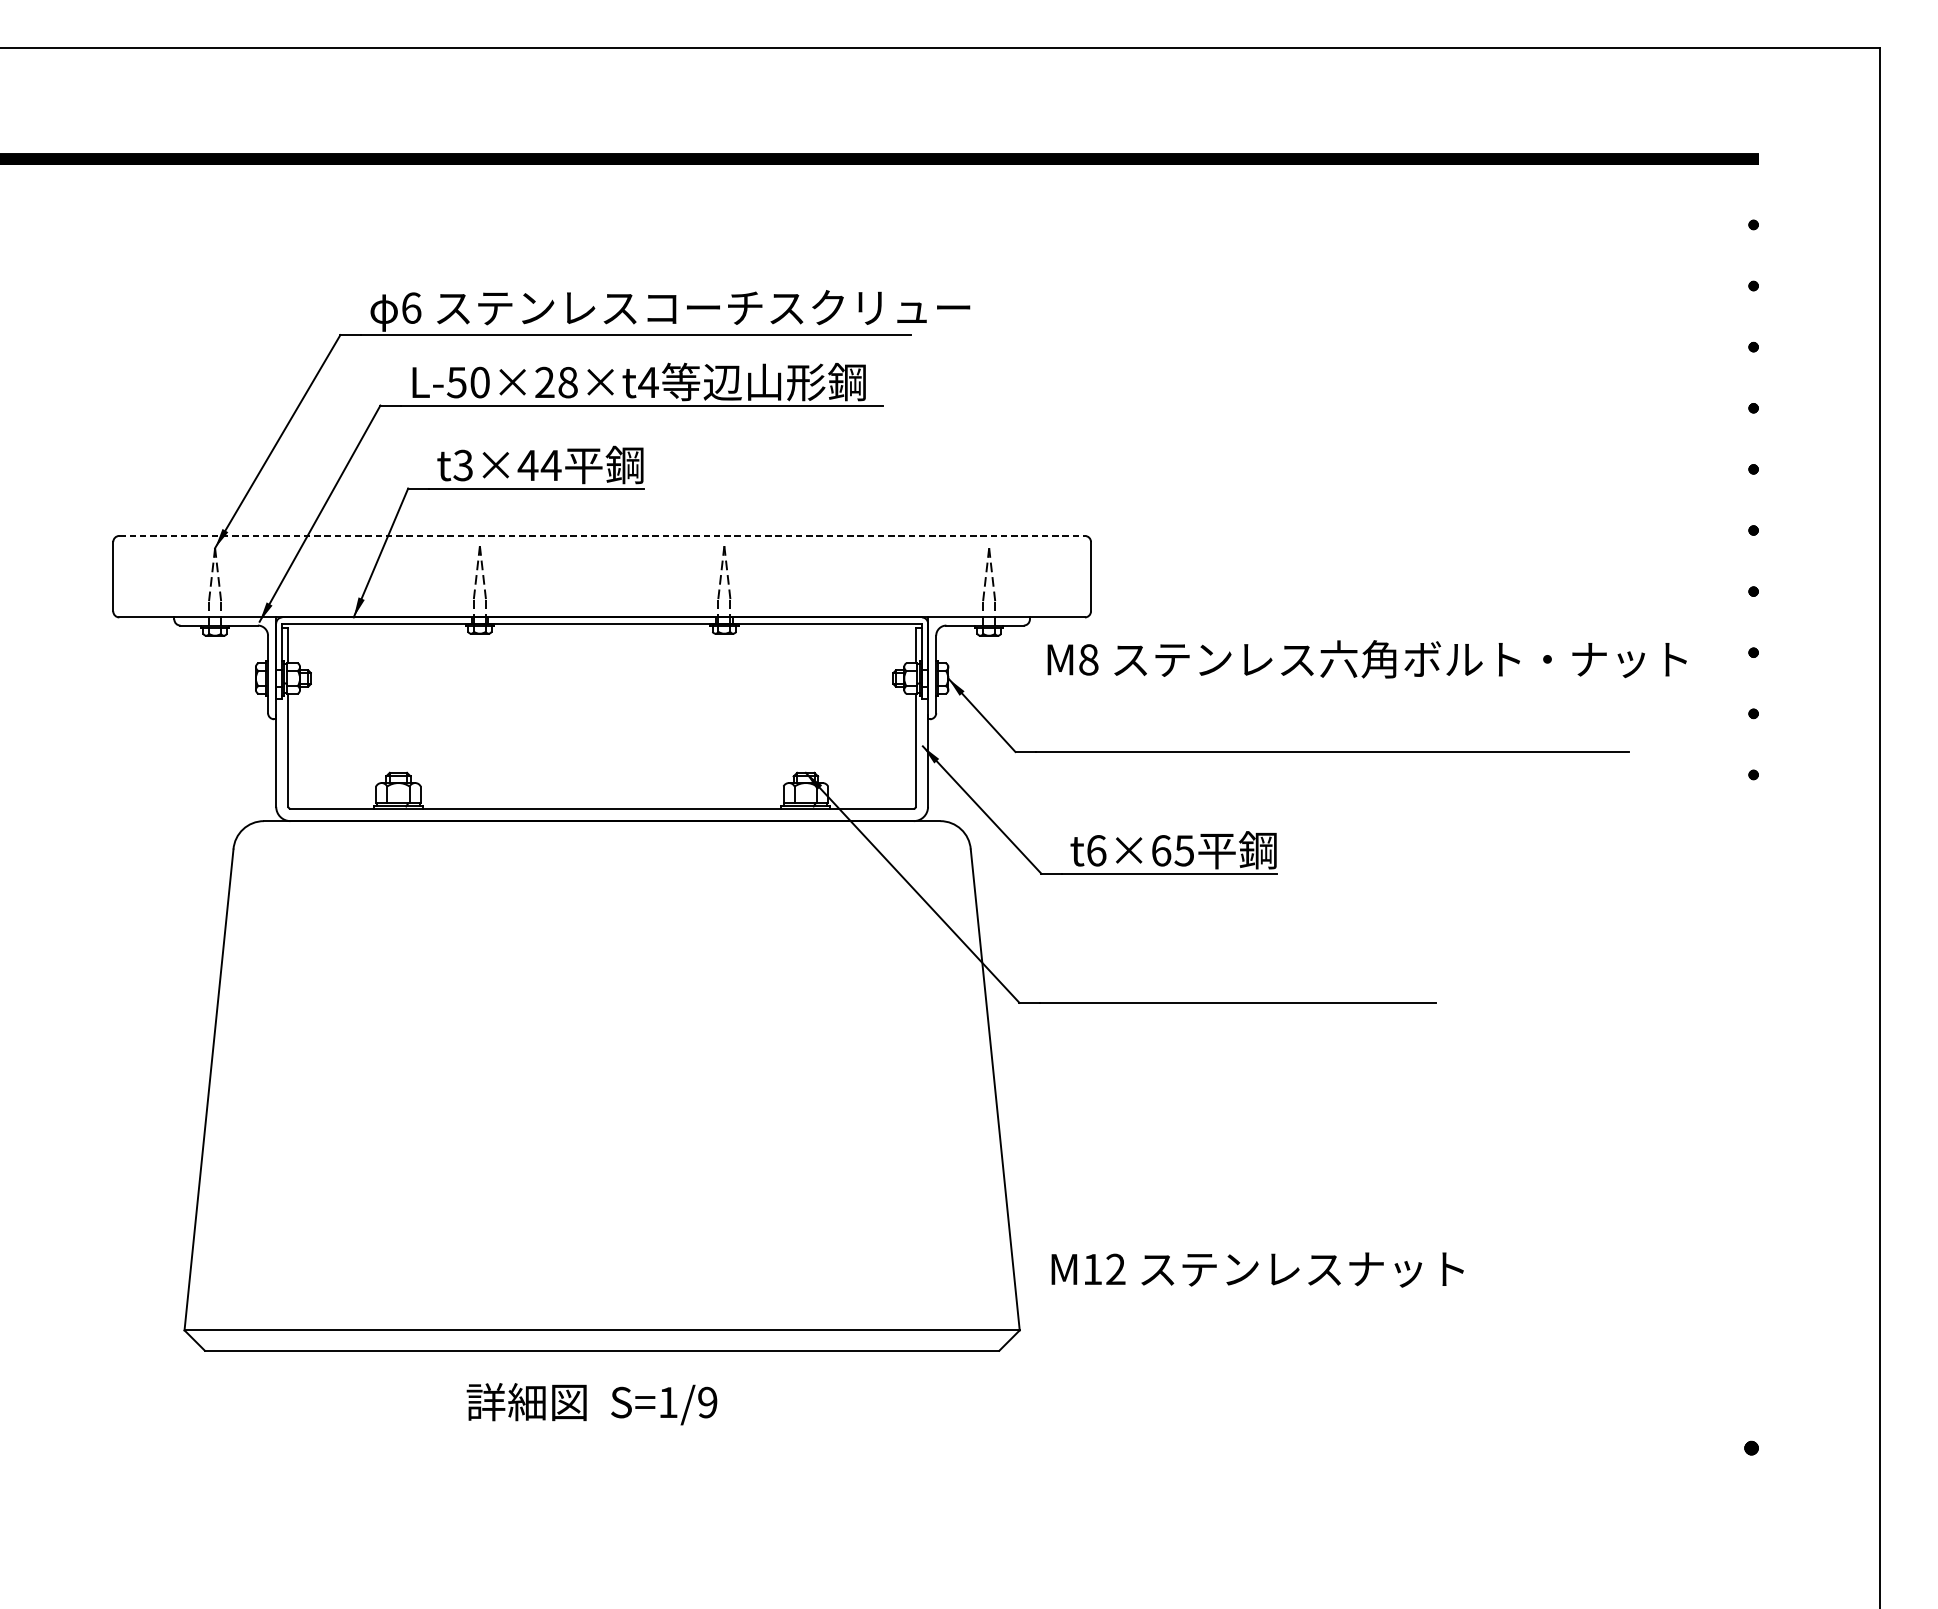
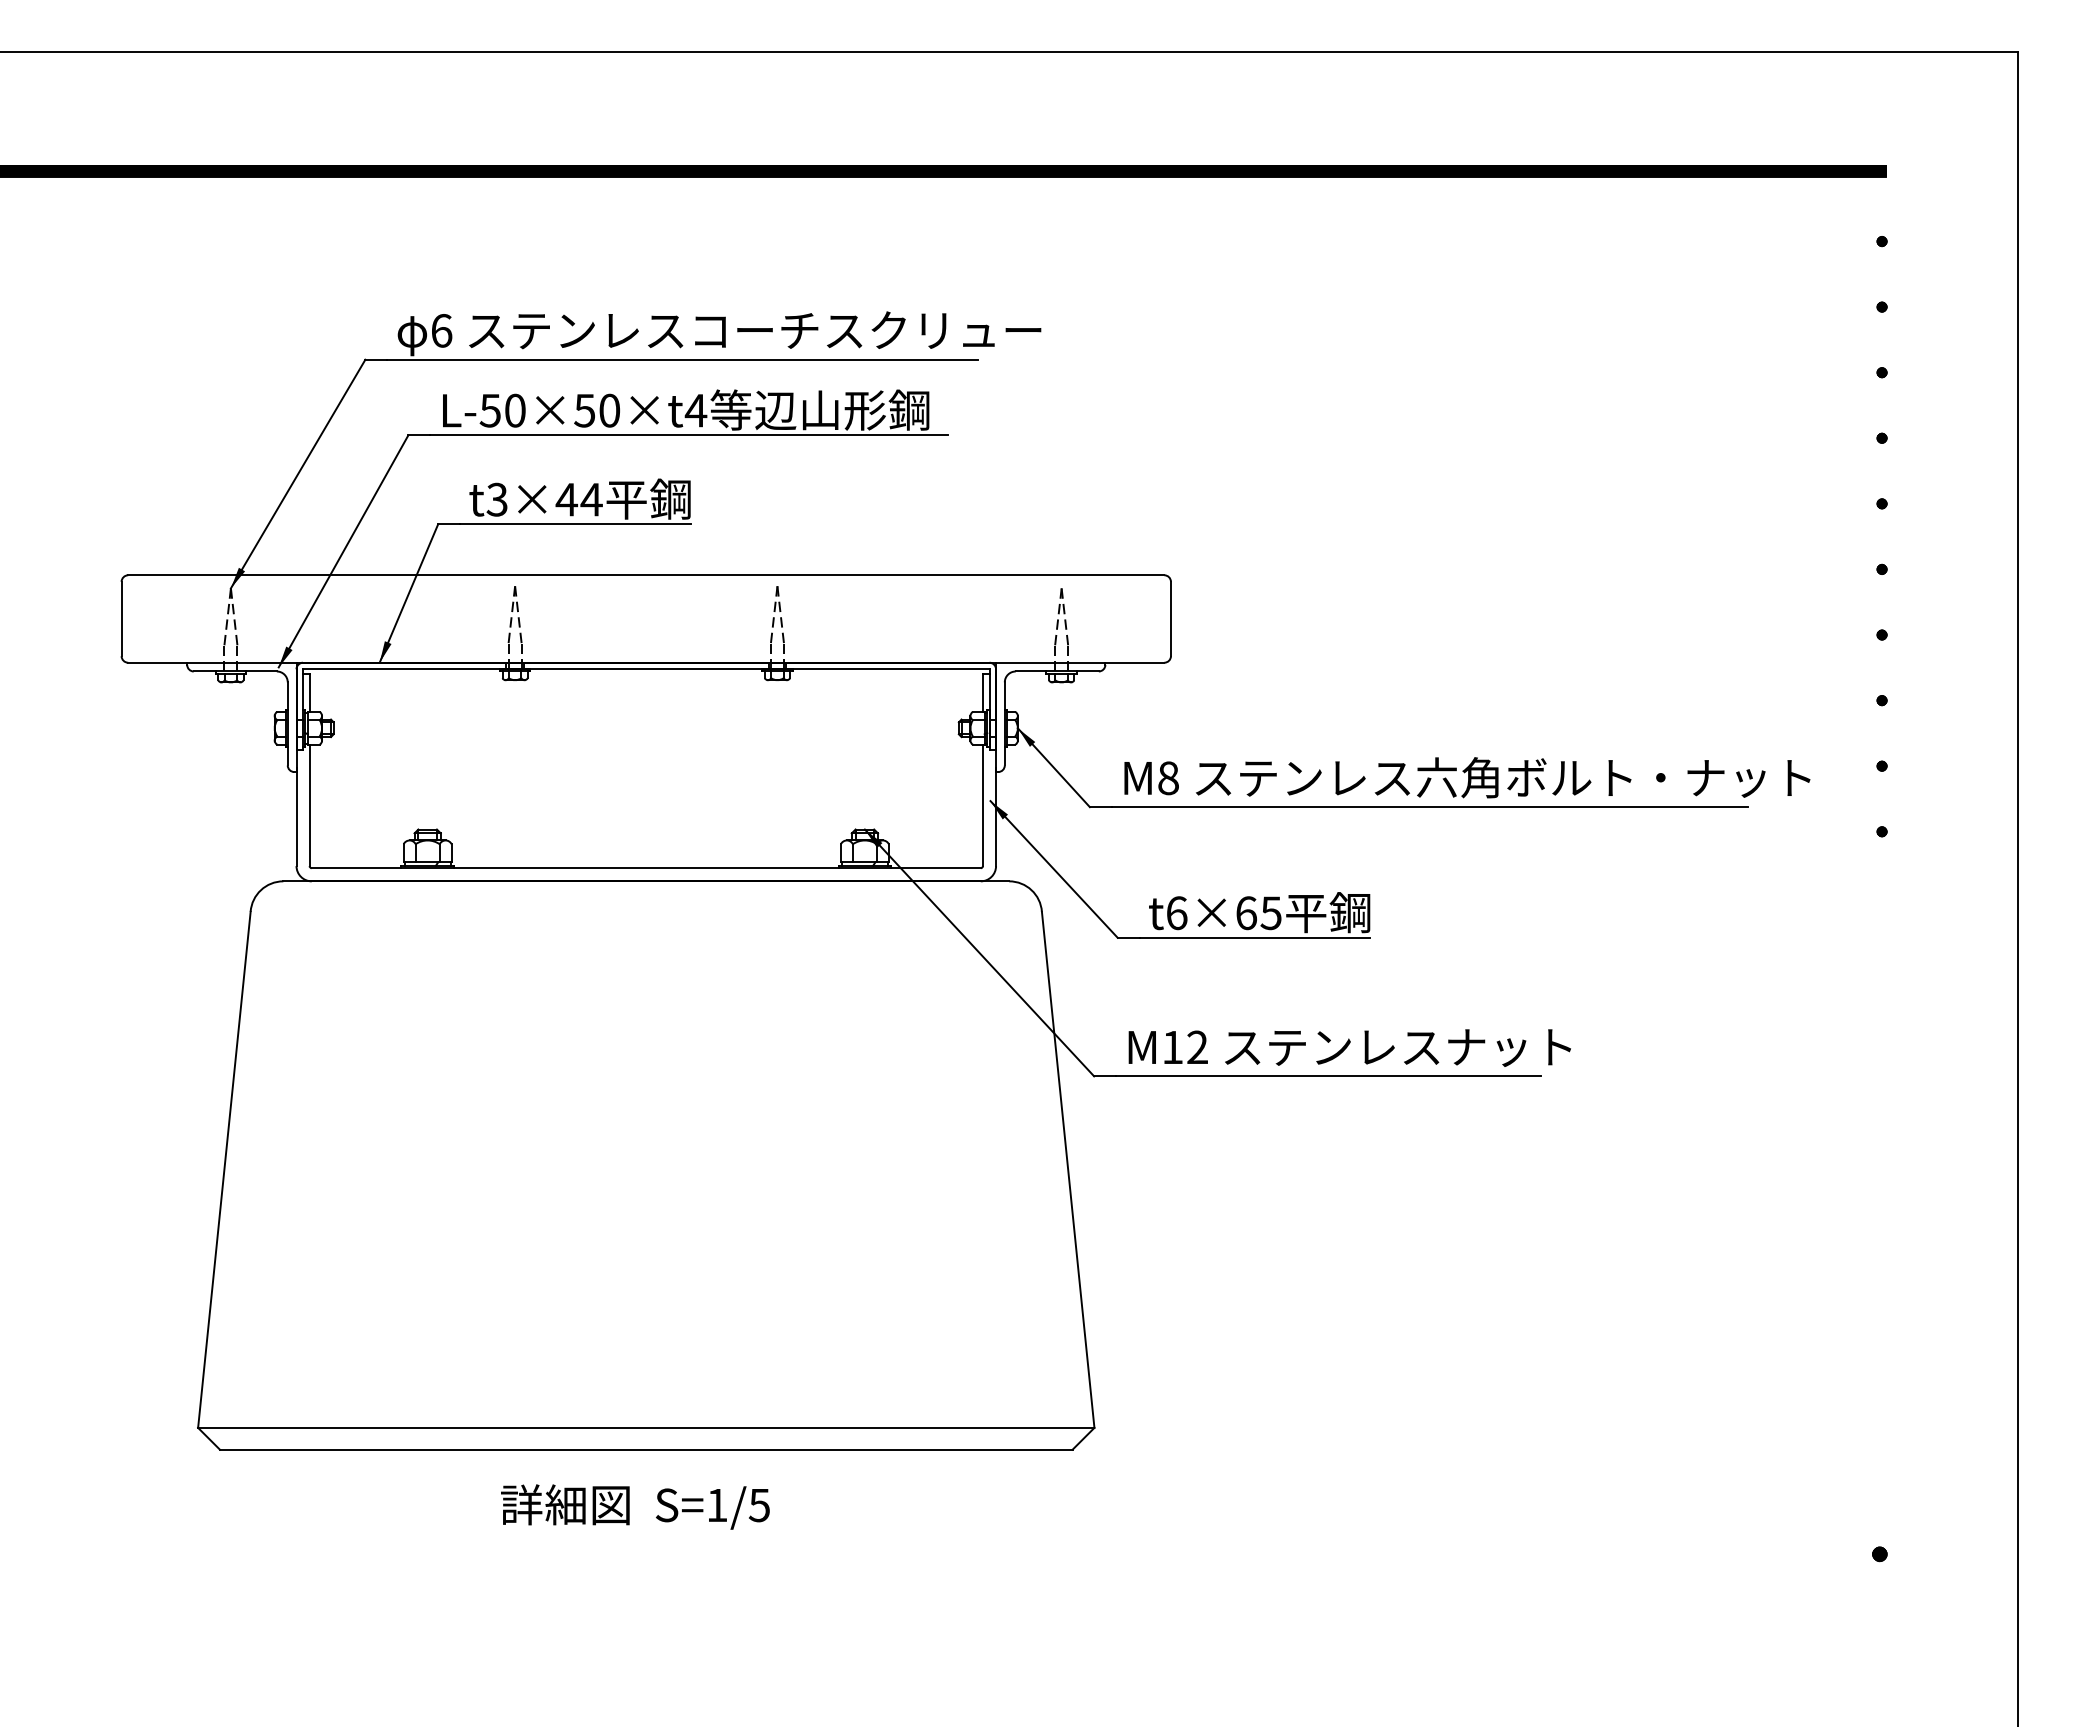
text: (556, 382) -> (597, 410), L-50×28×t4 -> L-50×50×t4
line: (602, 536) -> (646, 575), dashed -> solid
text: (1367, 659) -> (1467, 777), moved
text: (1257, 1269) -> (1349, 1047), moved
text: (707, 1402) -> (759, 1505), S=1/9 -> S=1/5

